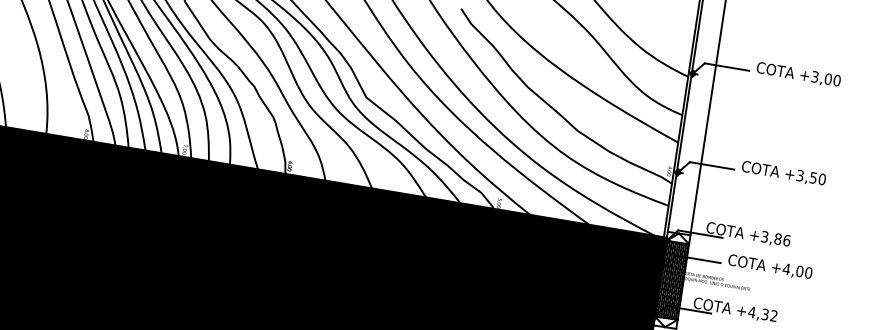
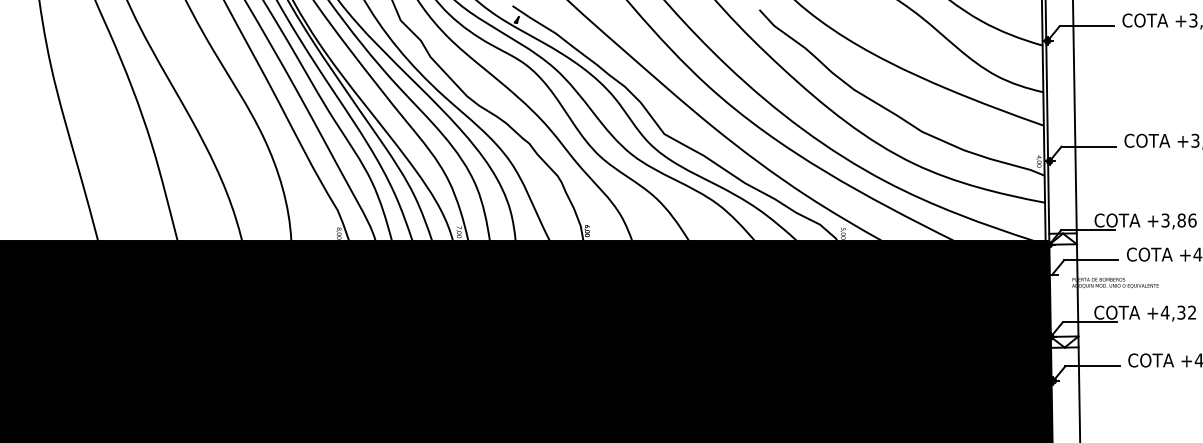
hatch: (671, 280) -> (1063, 290), removed

